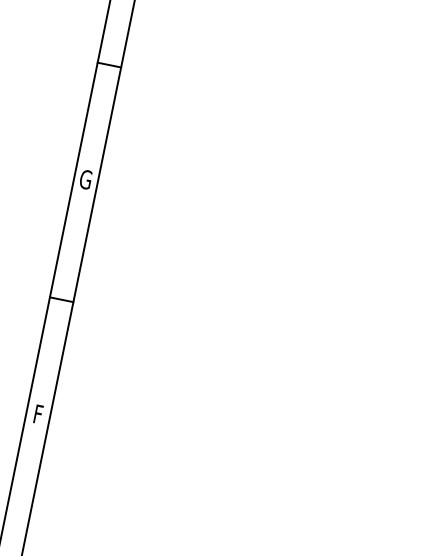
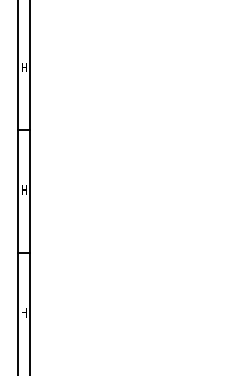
text: (84, 179) -> (23, 190), G -> H
text: (39, 413) -> (24, 312), F -> H

